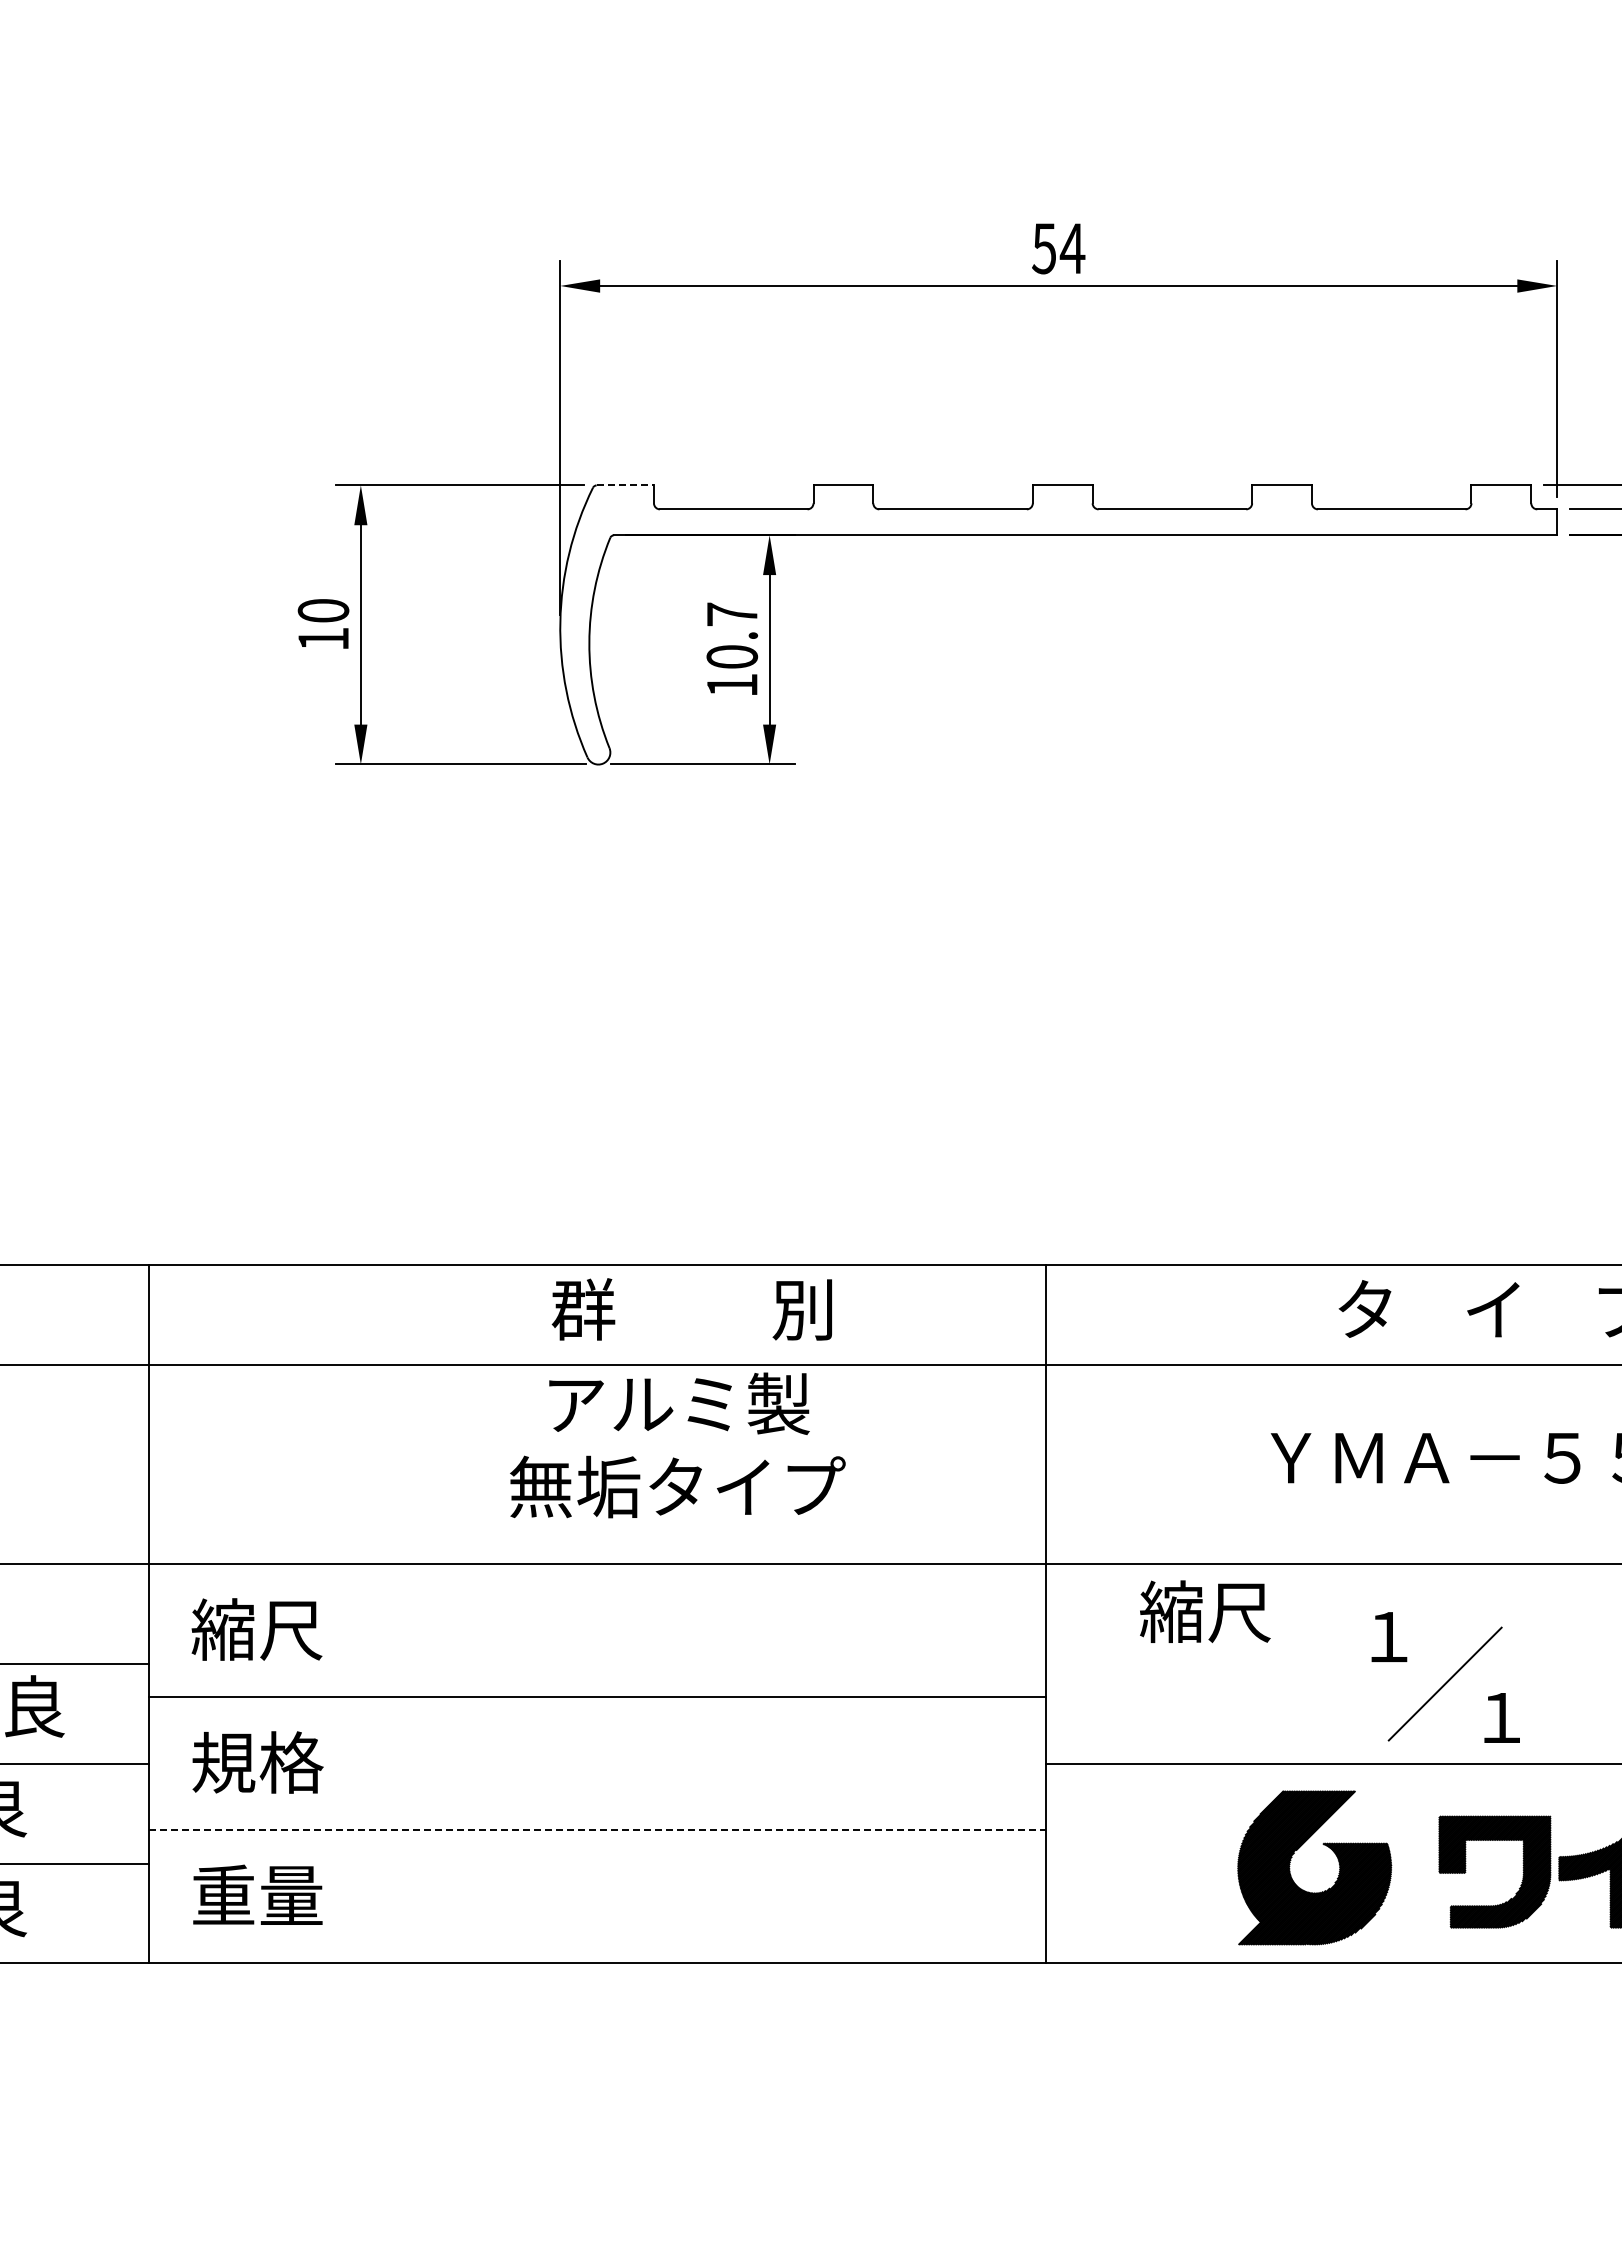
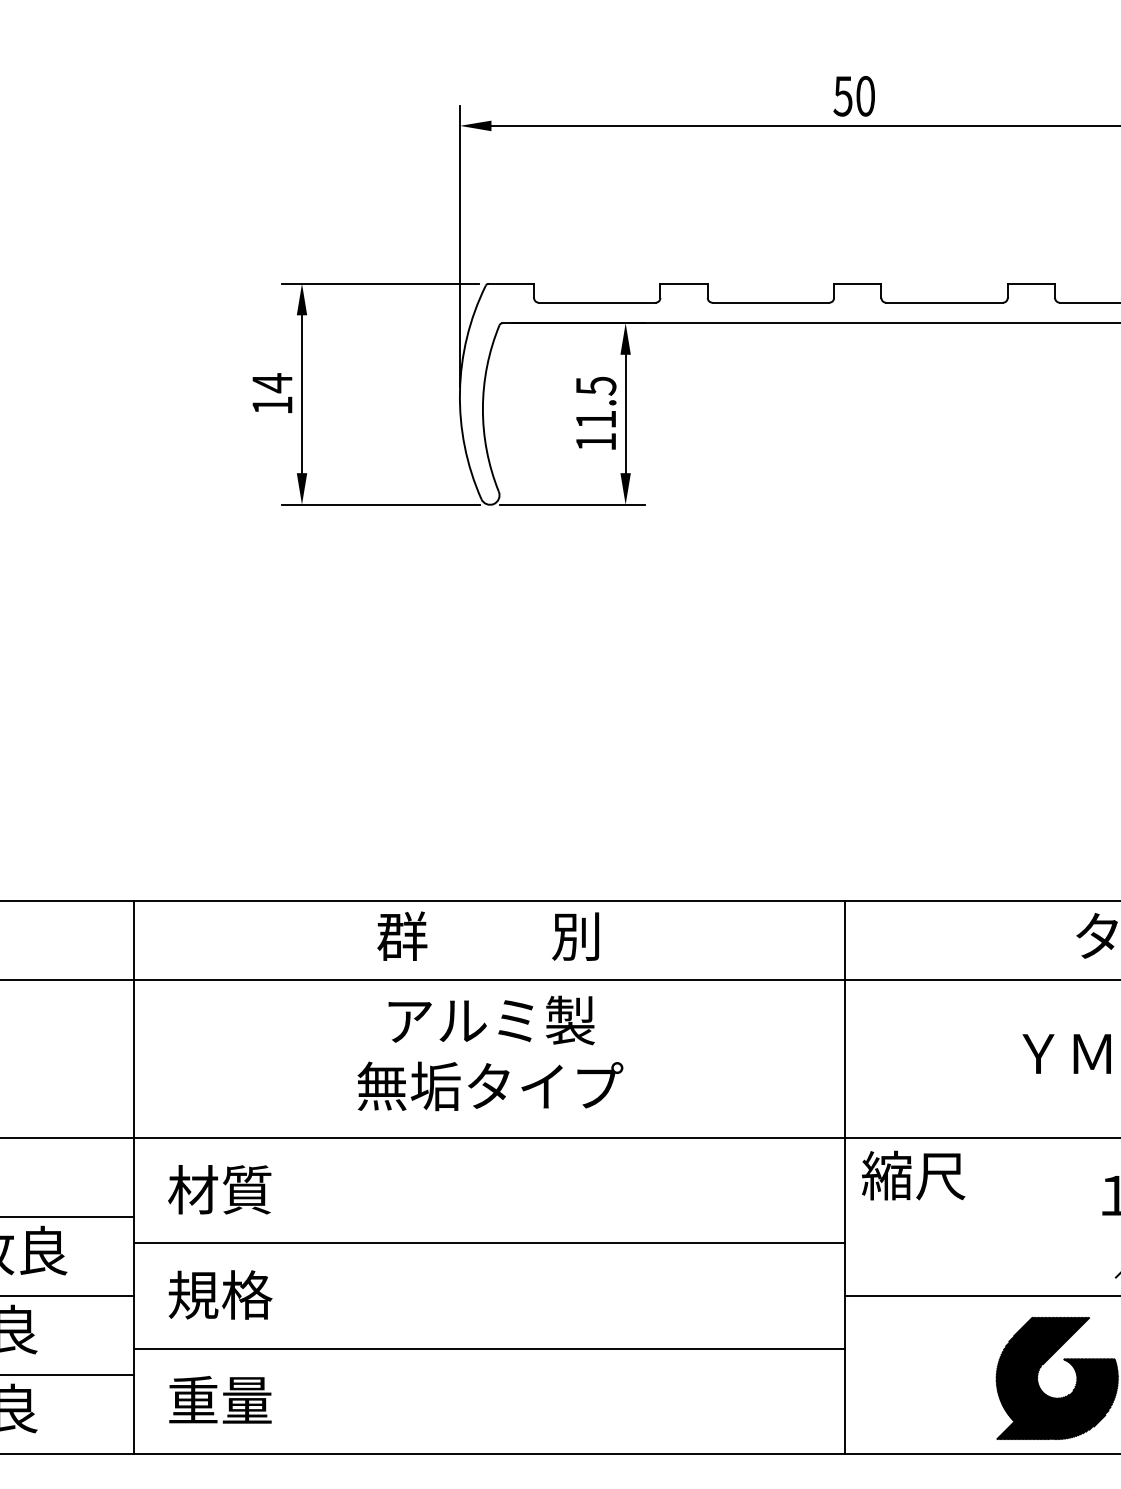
text: (1072, 248) -> (865, 96), 54 -> 50
line: (625, 485) -> (511, 283), dashed -> solid
text: (323, 610) -> (272, 382), 10 -> 14
text: (732, 635) -> (596, 402), 10.7 -> 11.5
text: (691, 1309) -> (487, 936), moved
text: (677, 1445) -> (490, 1053), moved
text: (1205, 1611) -> (913, 1175), moved
text: (256, 1629) -> (219, 1189), 縮尺 -> 材質
line: (597, 1830) -> (489, 1348), dashed -> solid

